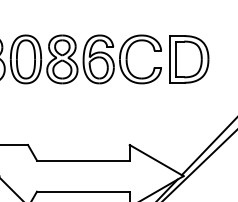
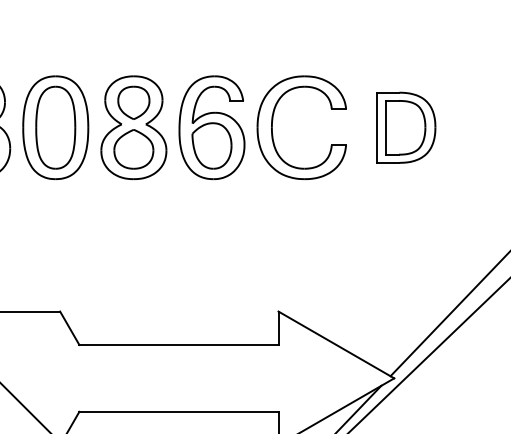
part: (189, 59) -> (406, 127), size x0.7

